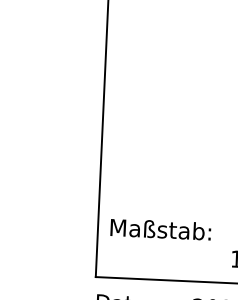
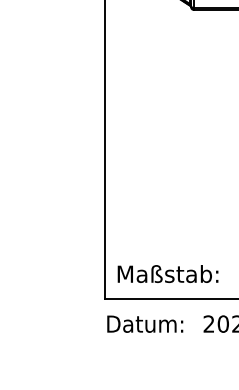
text: (160, 229) -> (167, 273), moved

